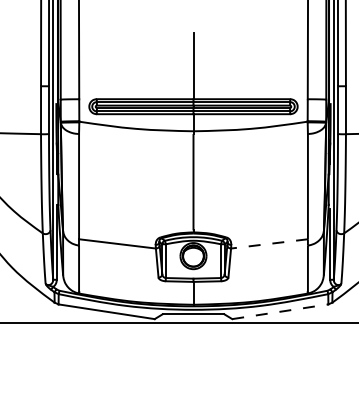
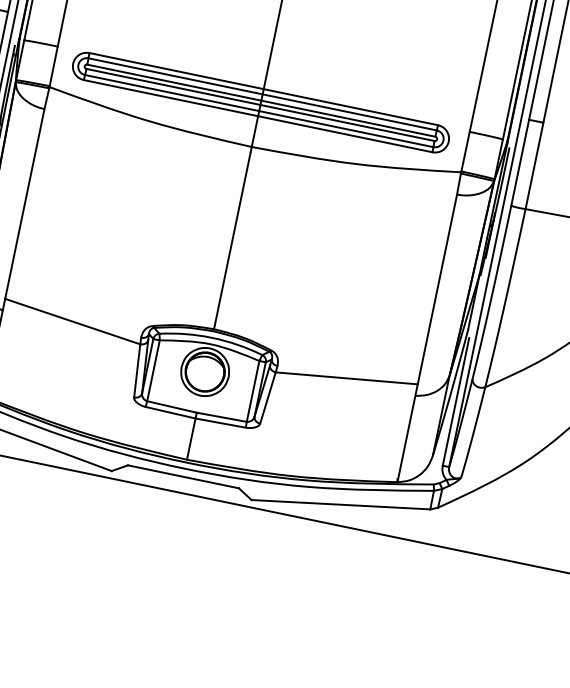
line: (269, 243) -> (346, 377), dashed -> solid
line: (280, 311) -> (341, 504), dashed -> solid

